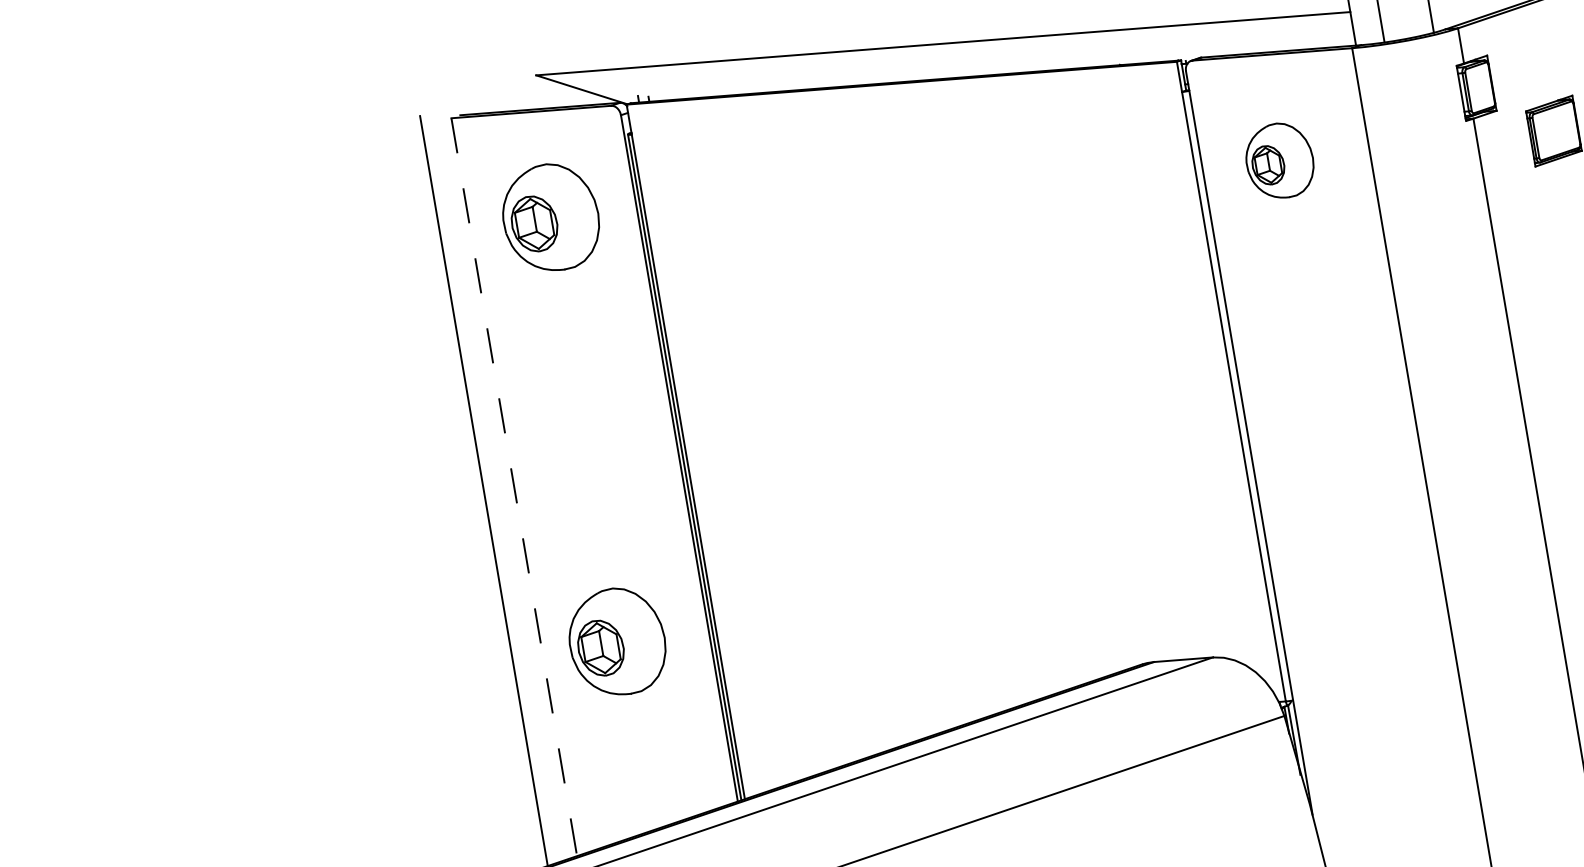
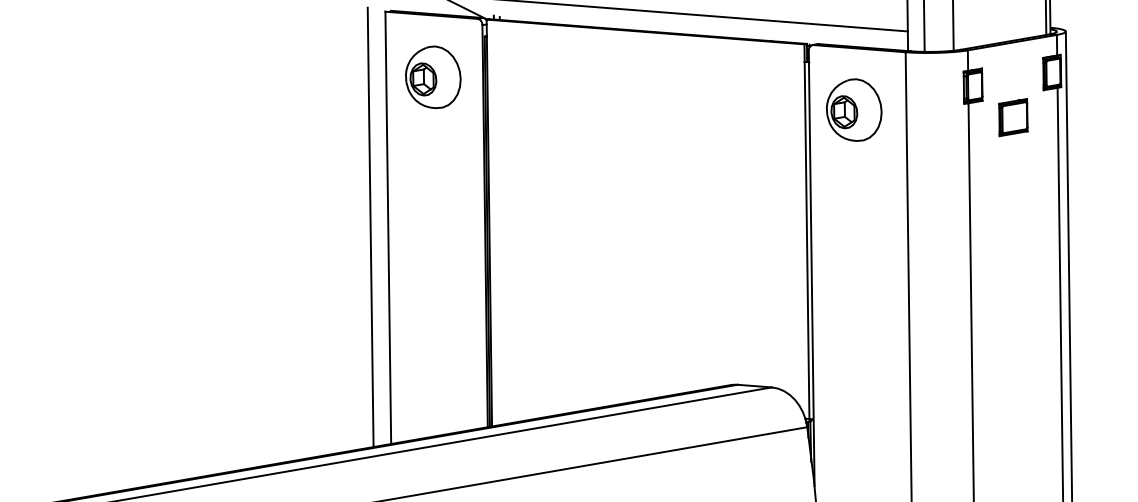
part: (1279, 159) -> (854, 109), size x1.43
line: (514, 488) -> (388, 228), dashed -> solid
part: (617, 642) -> (433, 325), removed

